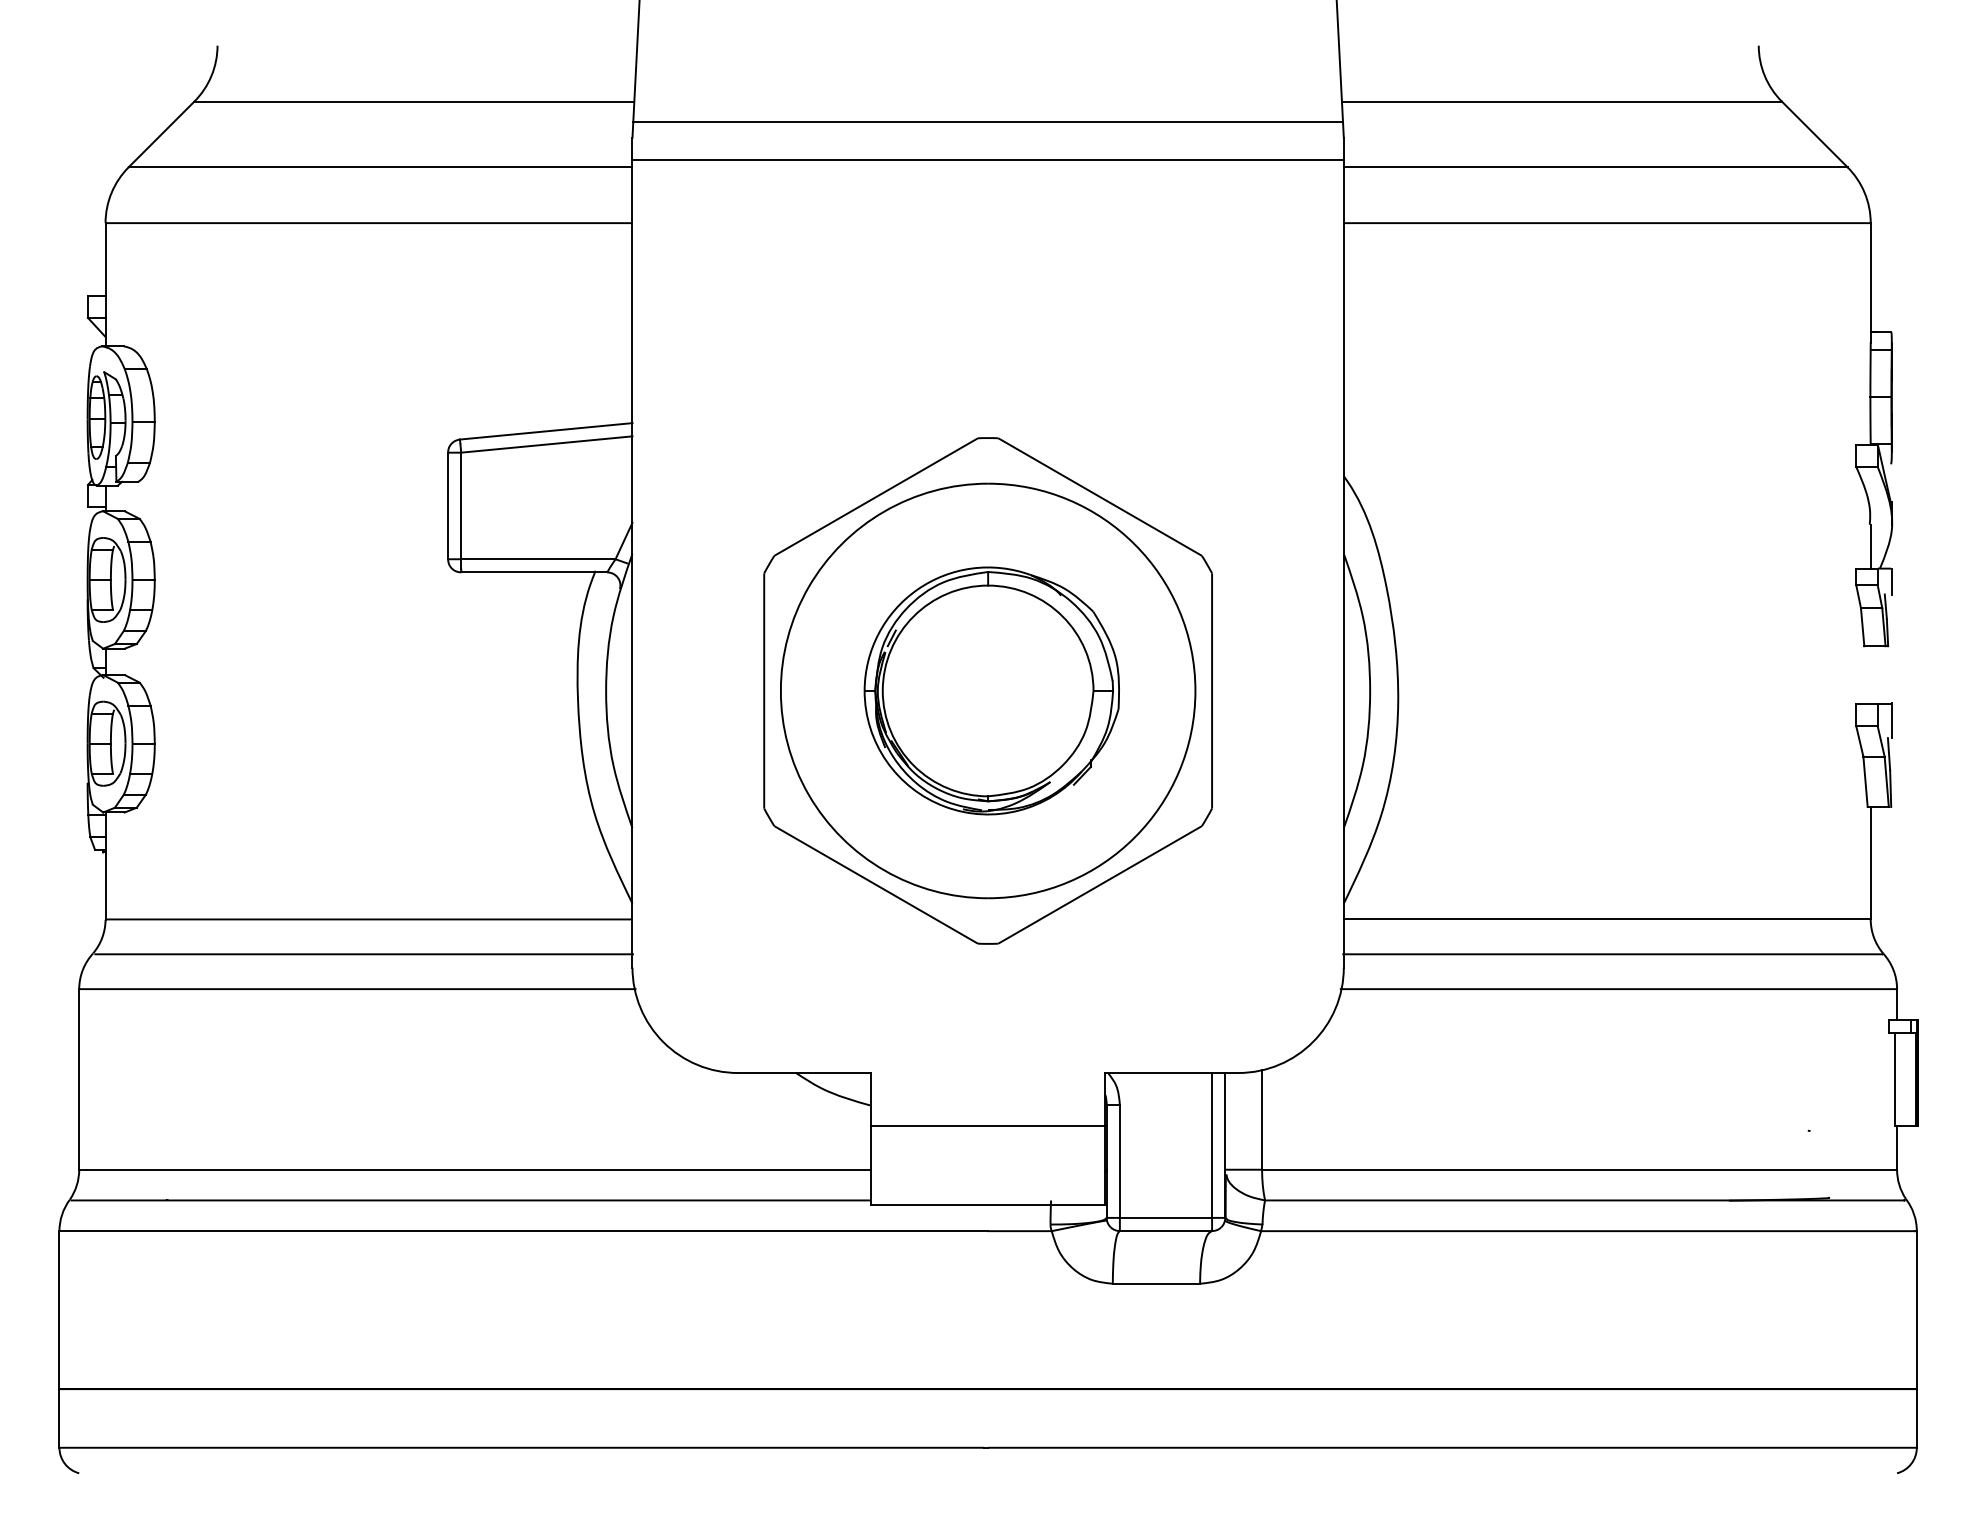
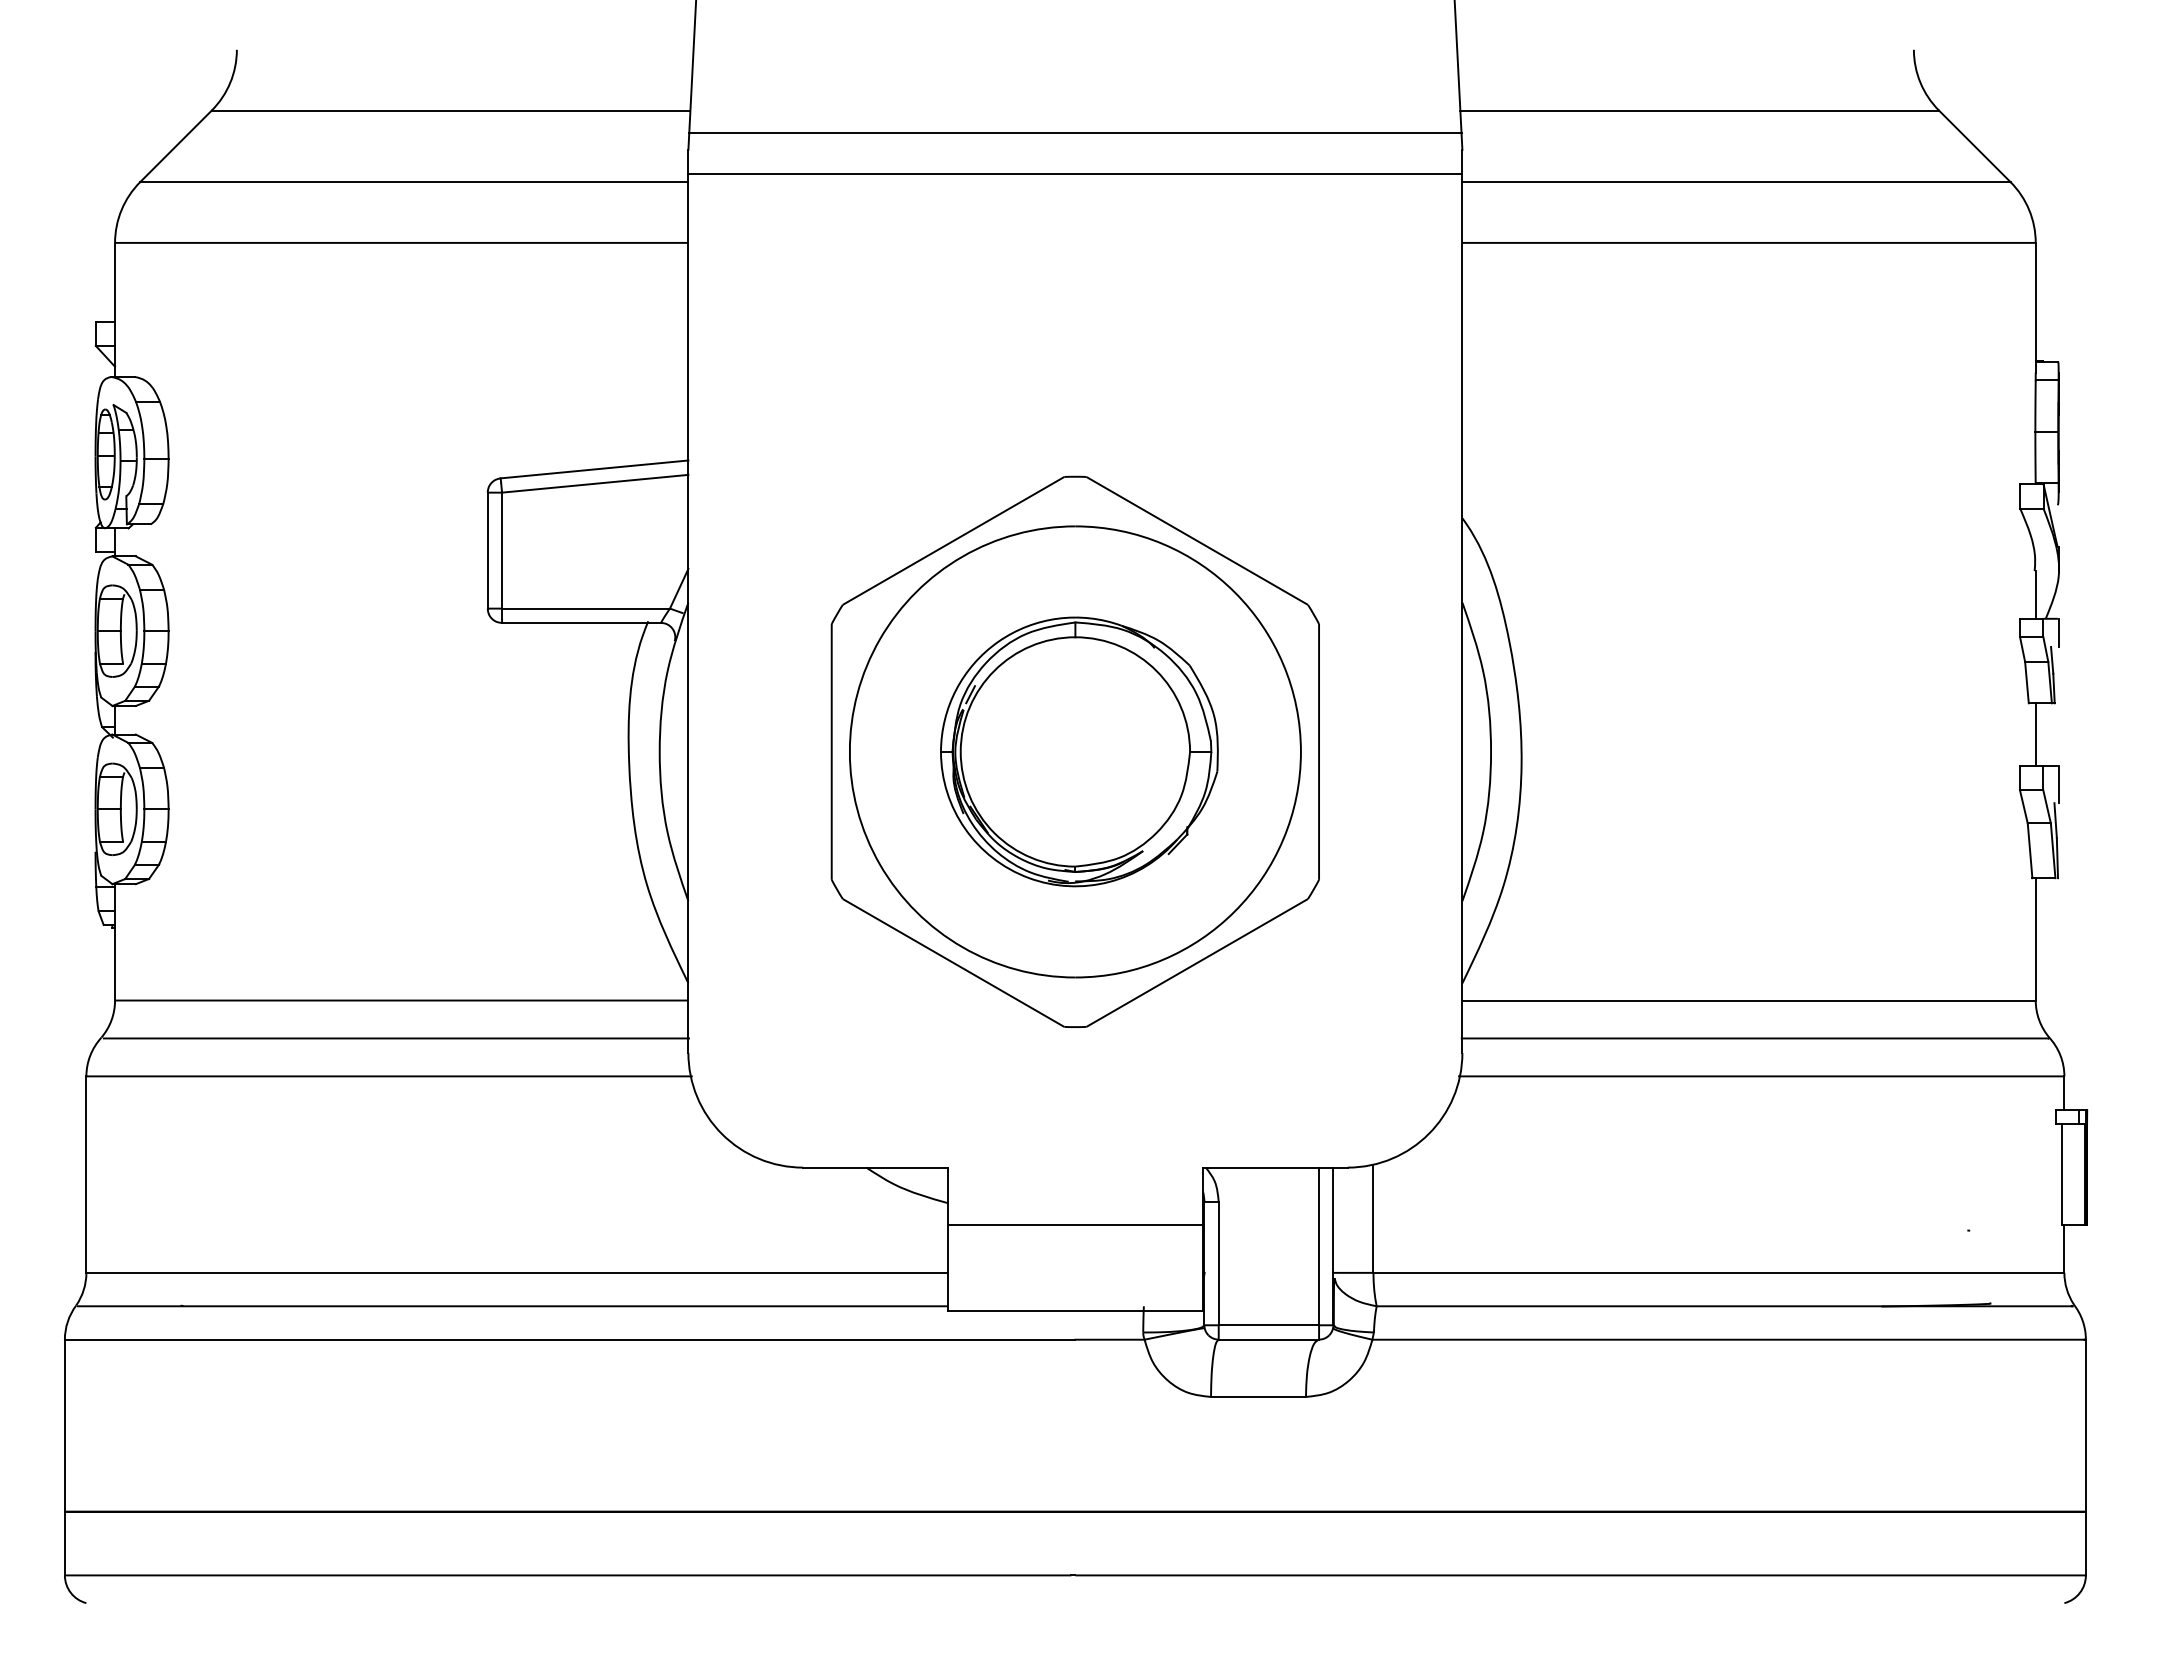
line: (1870, 674) -> (2035, 734), added

